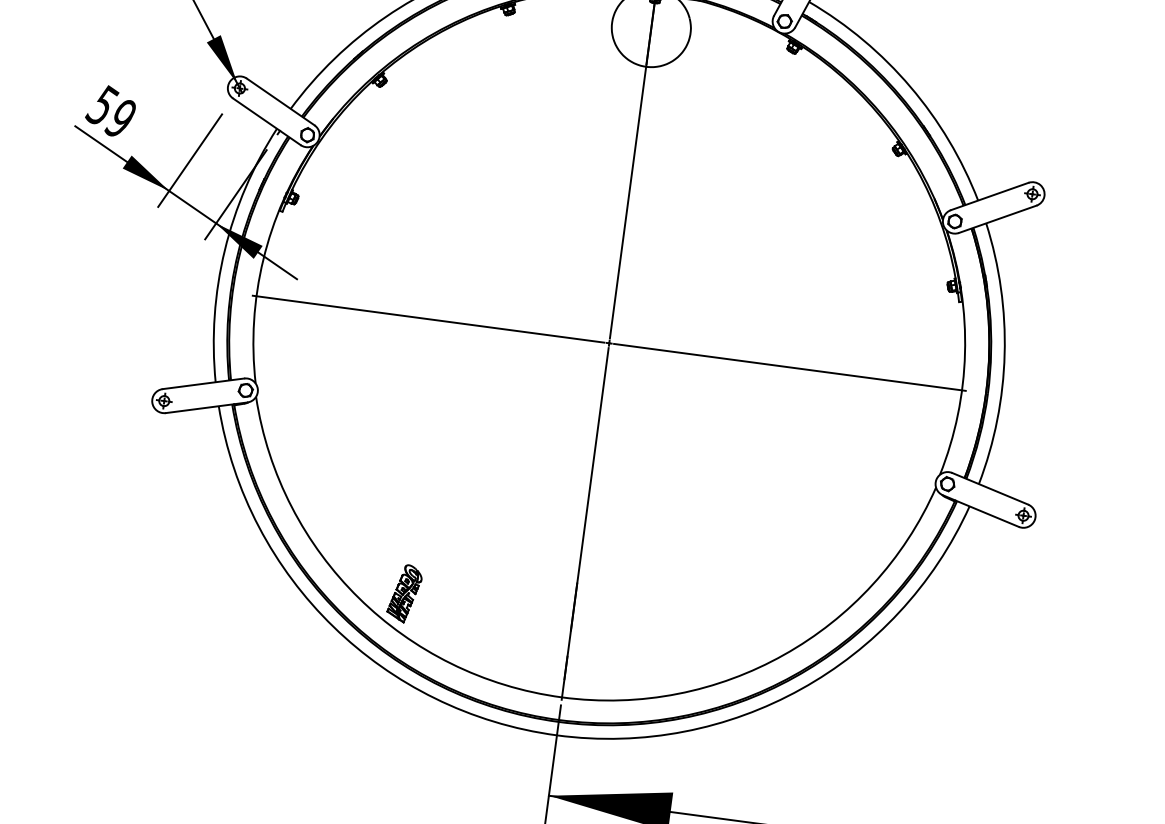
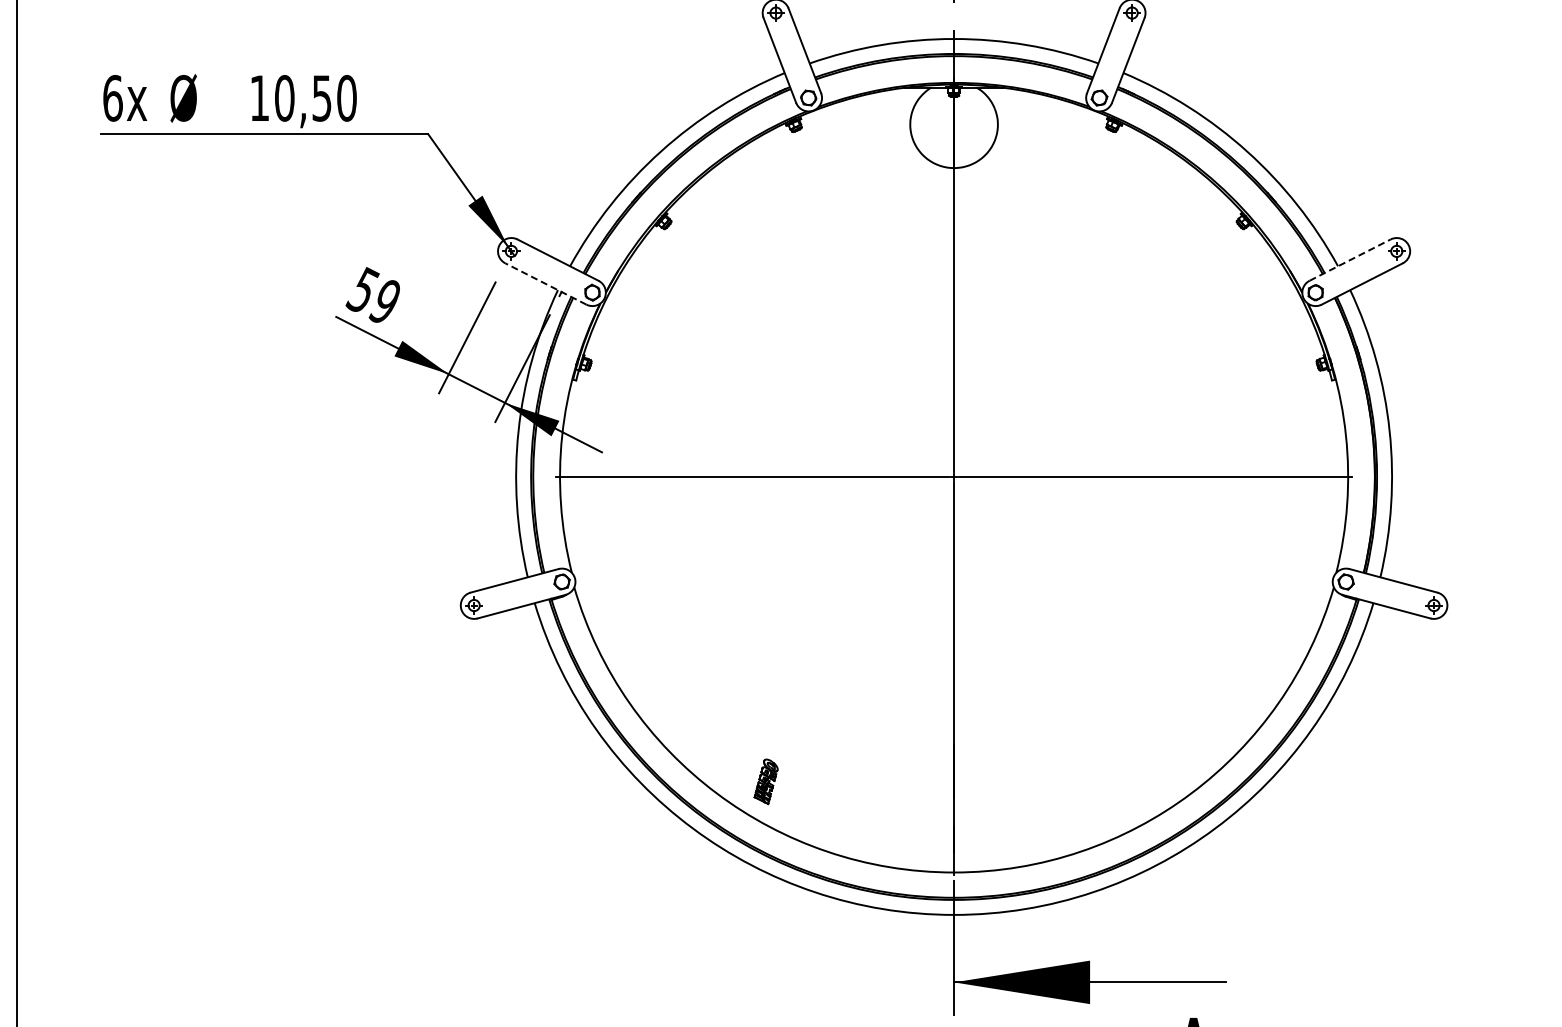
line: (266, 121) -> (545, 283), solid -> dashed
line: (989, 196) -> (1350, 260), solid -> dashed
part: (404, 593) -> (765, 781), size x0.7

